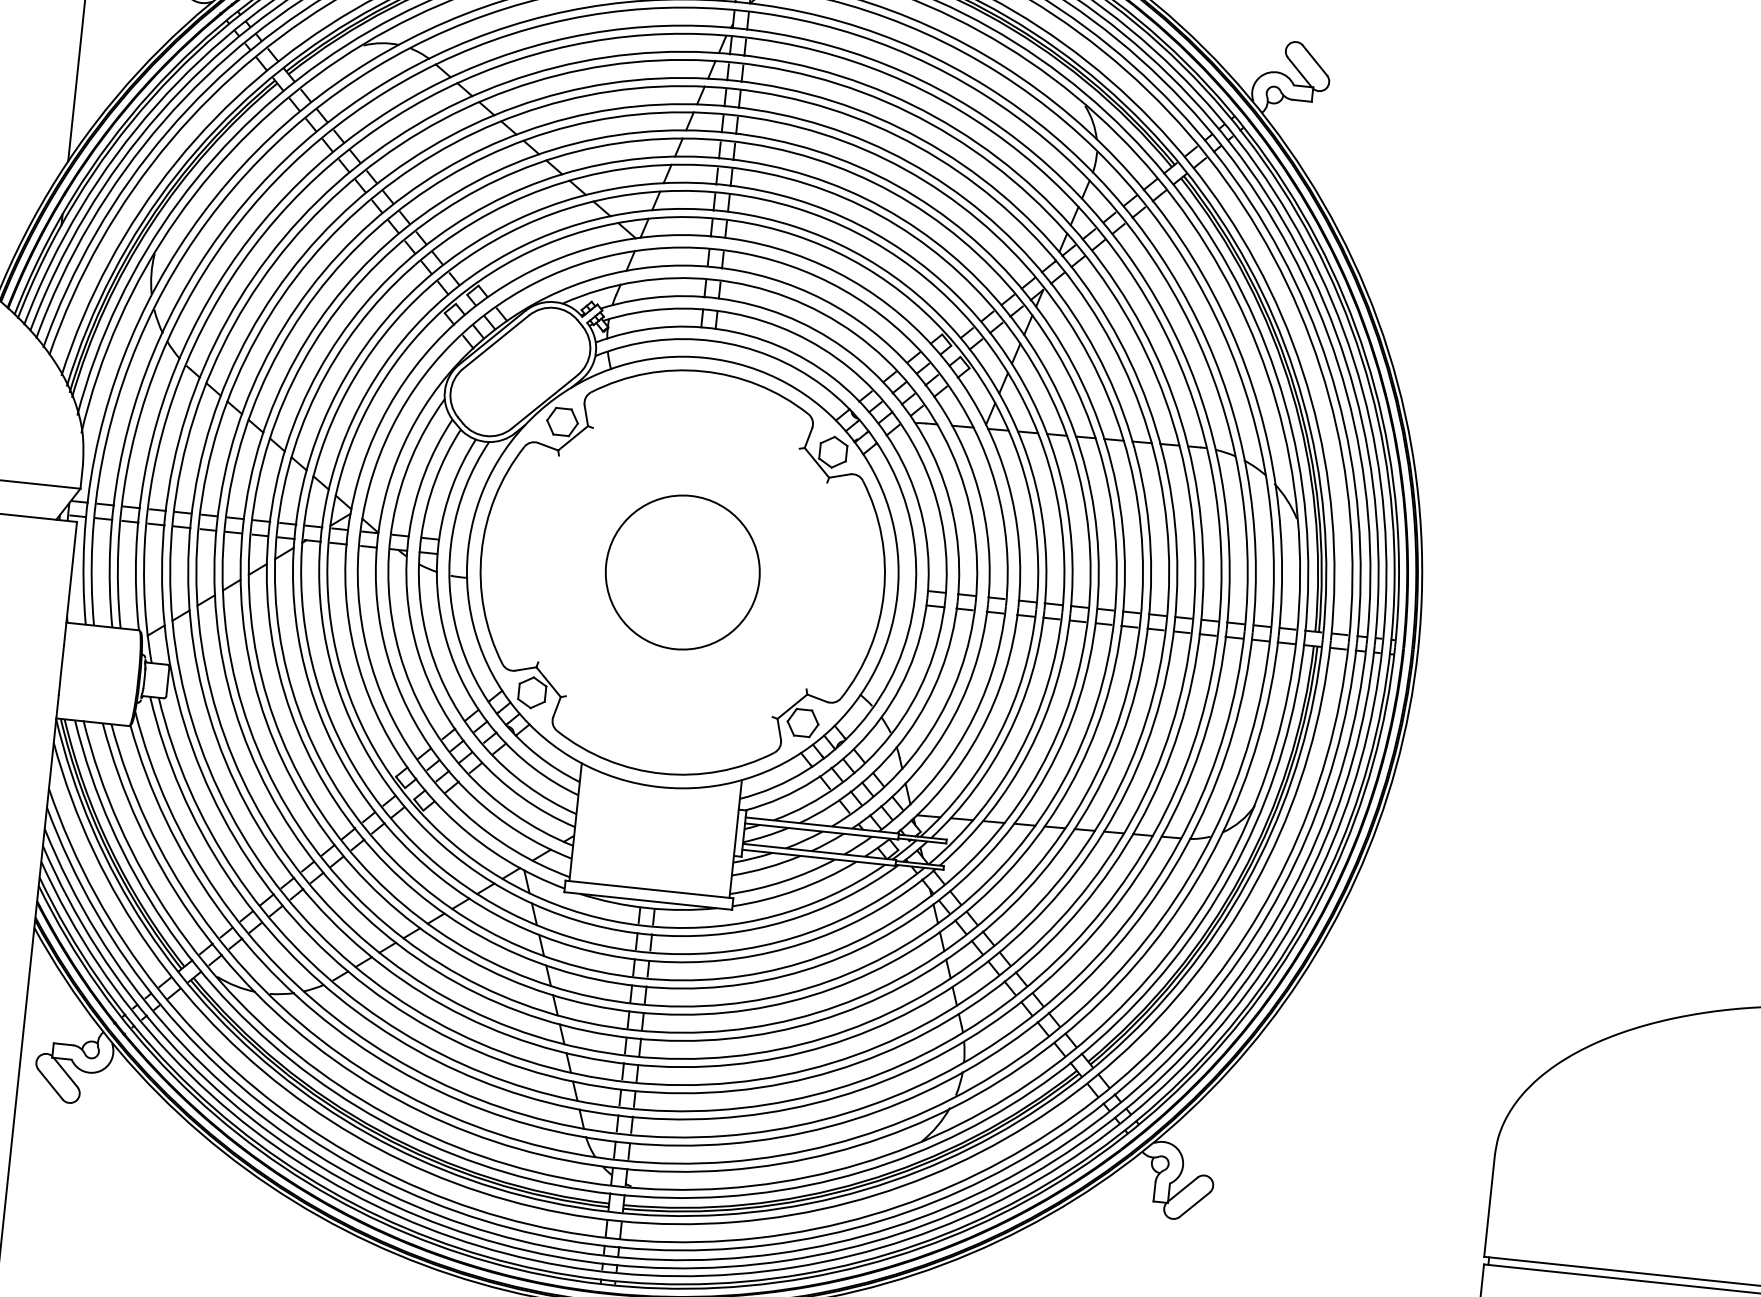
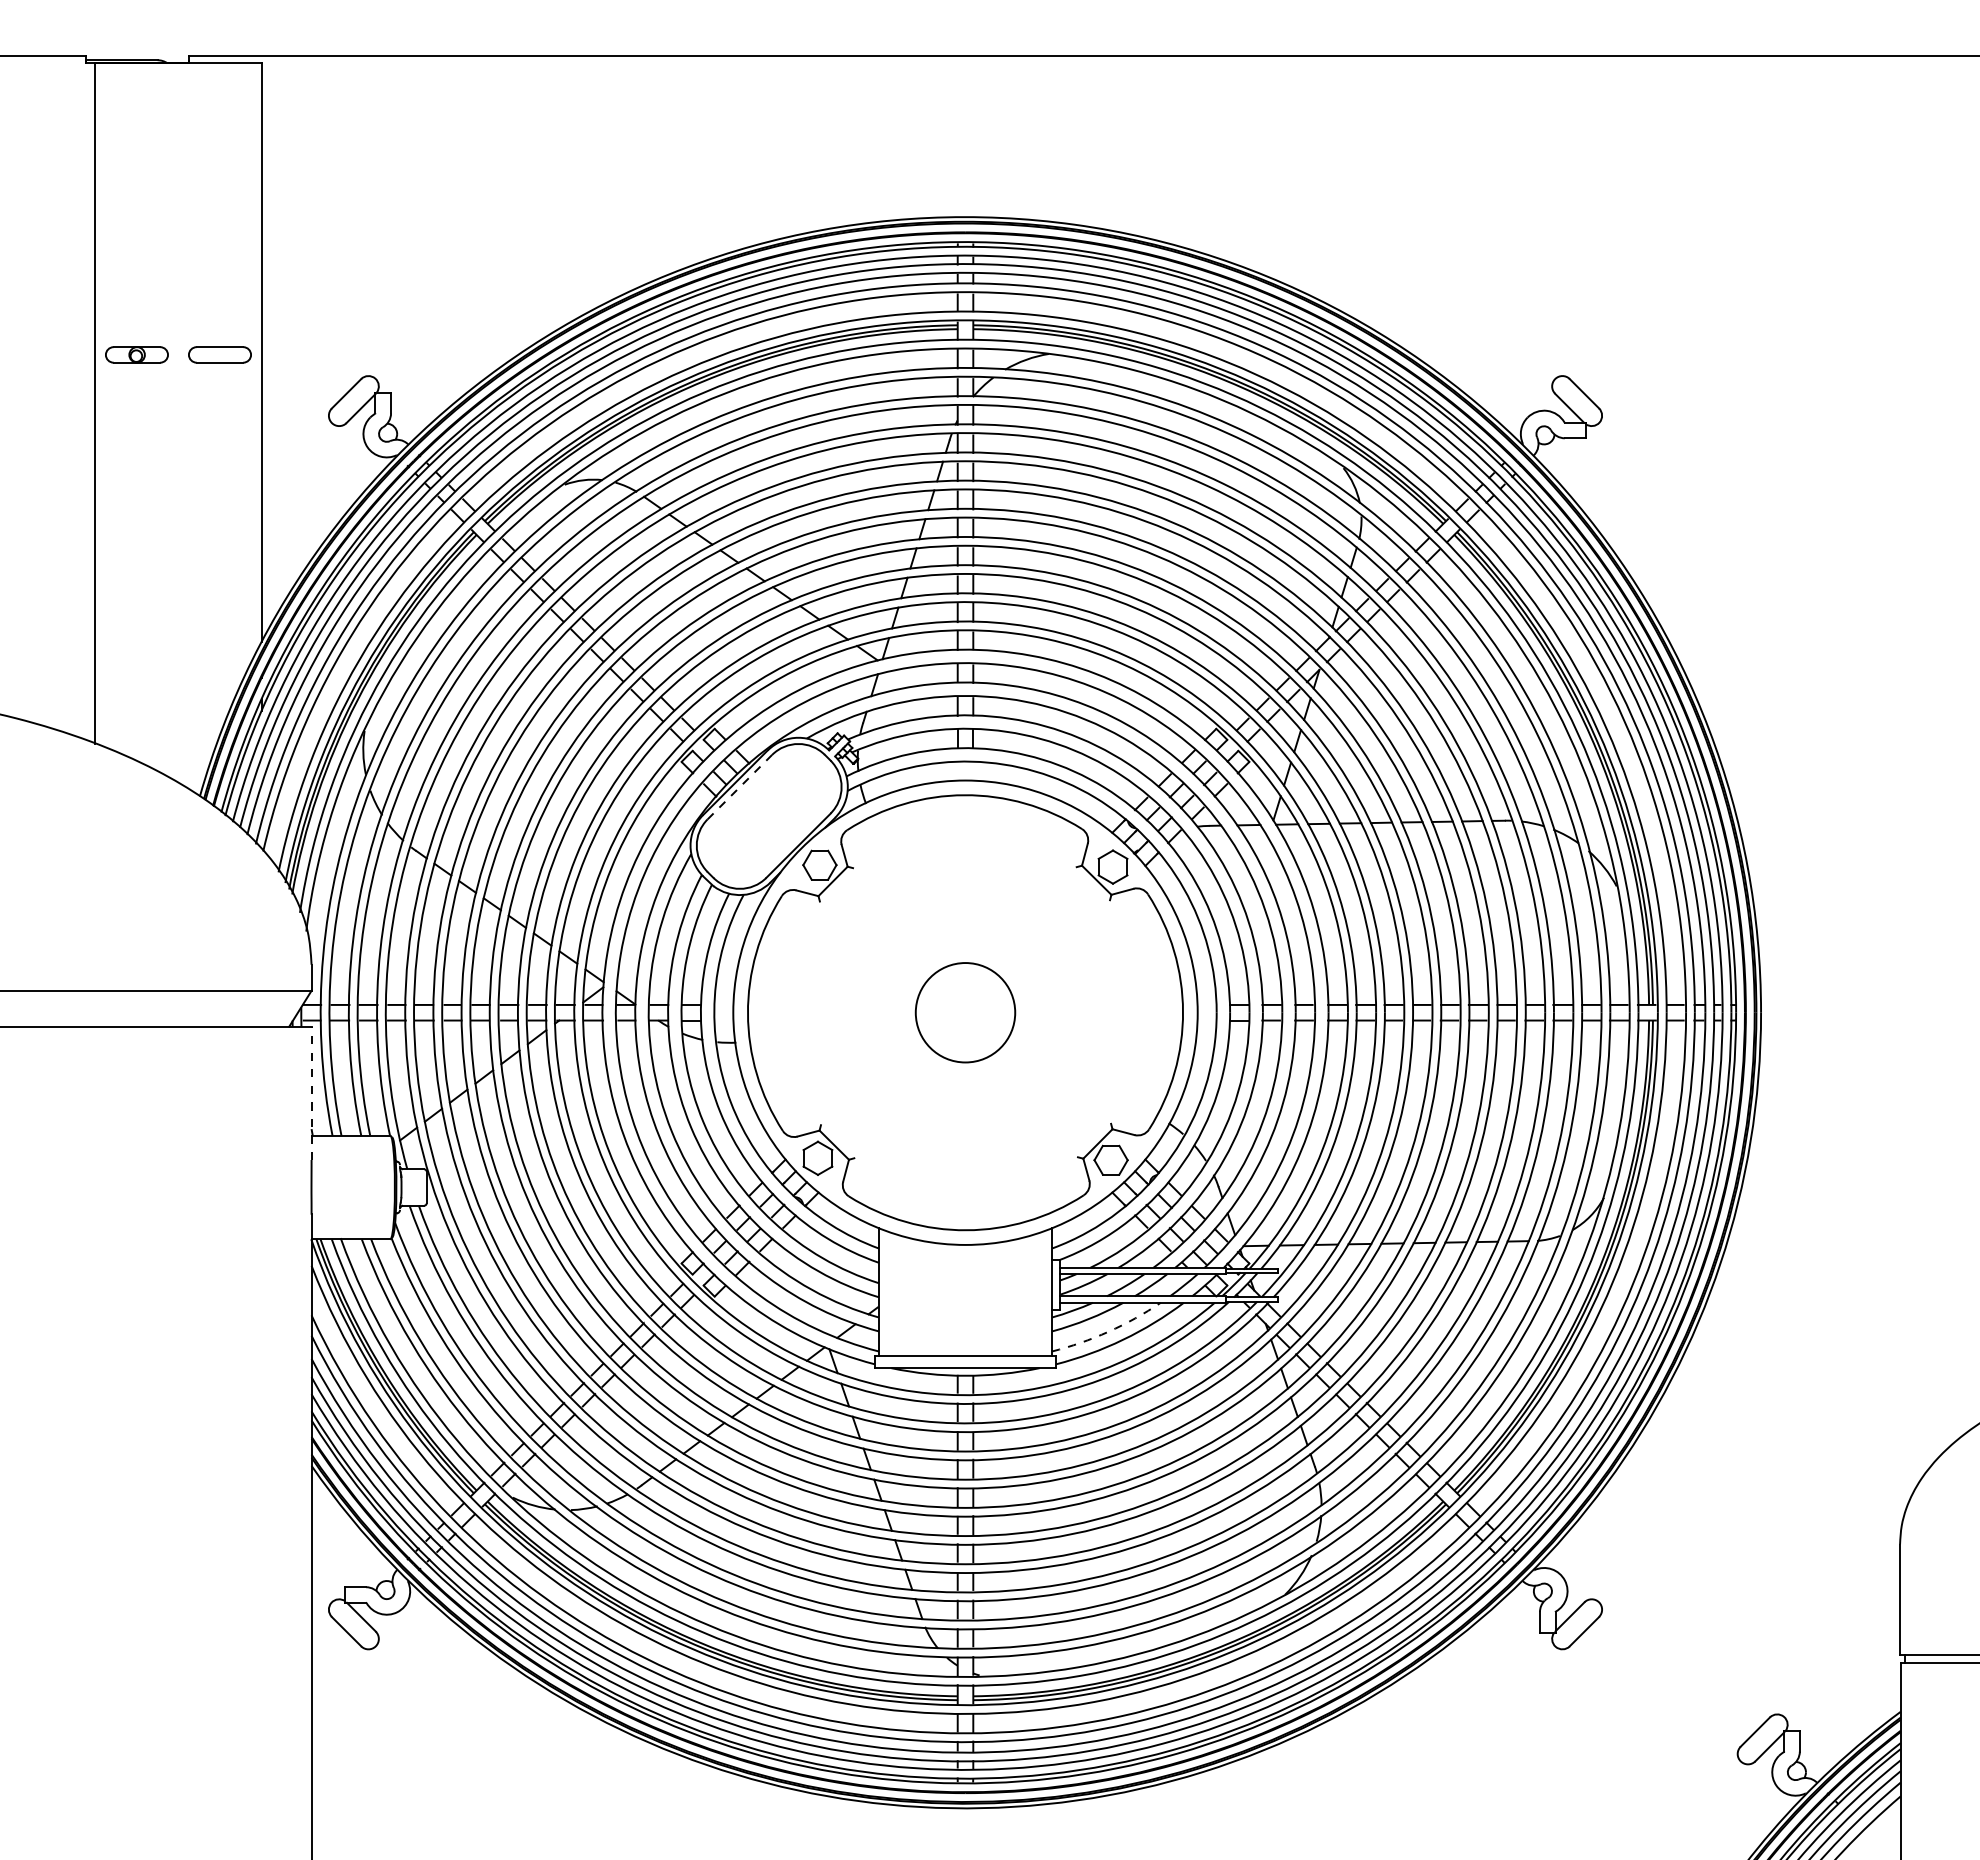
line: (495, 342) -> (739, 787), solid -> dashed
circle: (682, 572) -> (965, 1012), size x0.6
line: (70, 583) -> (311, 1093), solid -> dashed
arc: (783, 881) -> (1108, 1331), solid -> dashed

